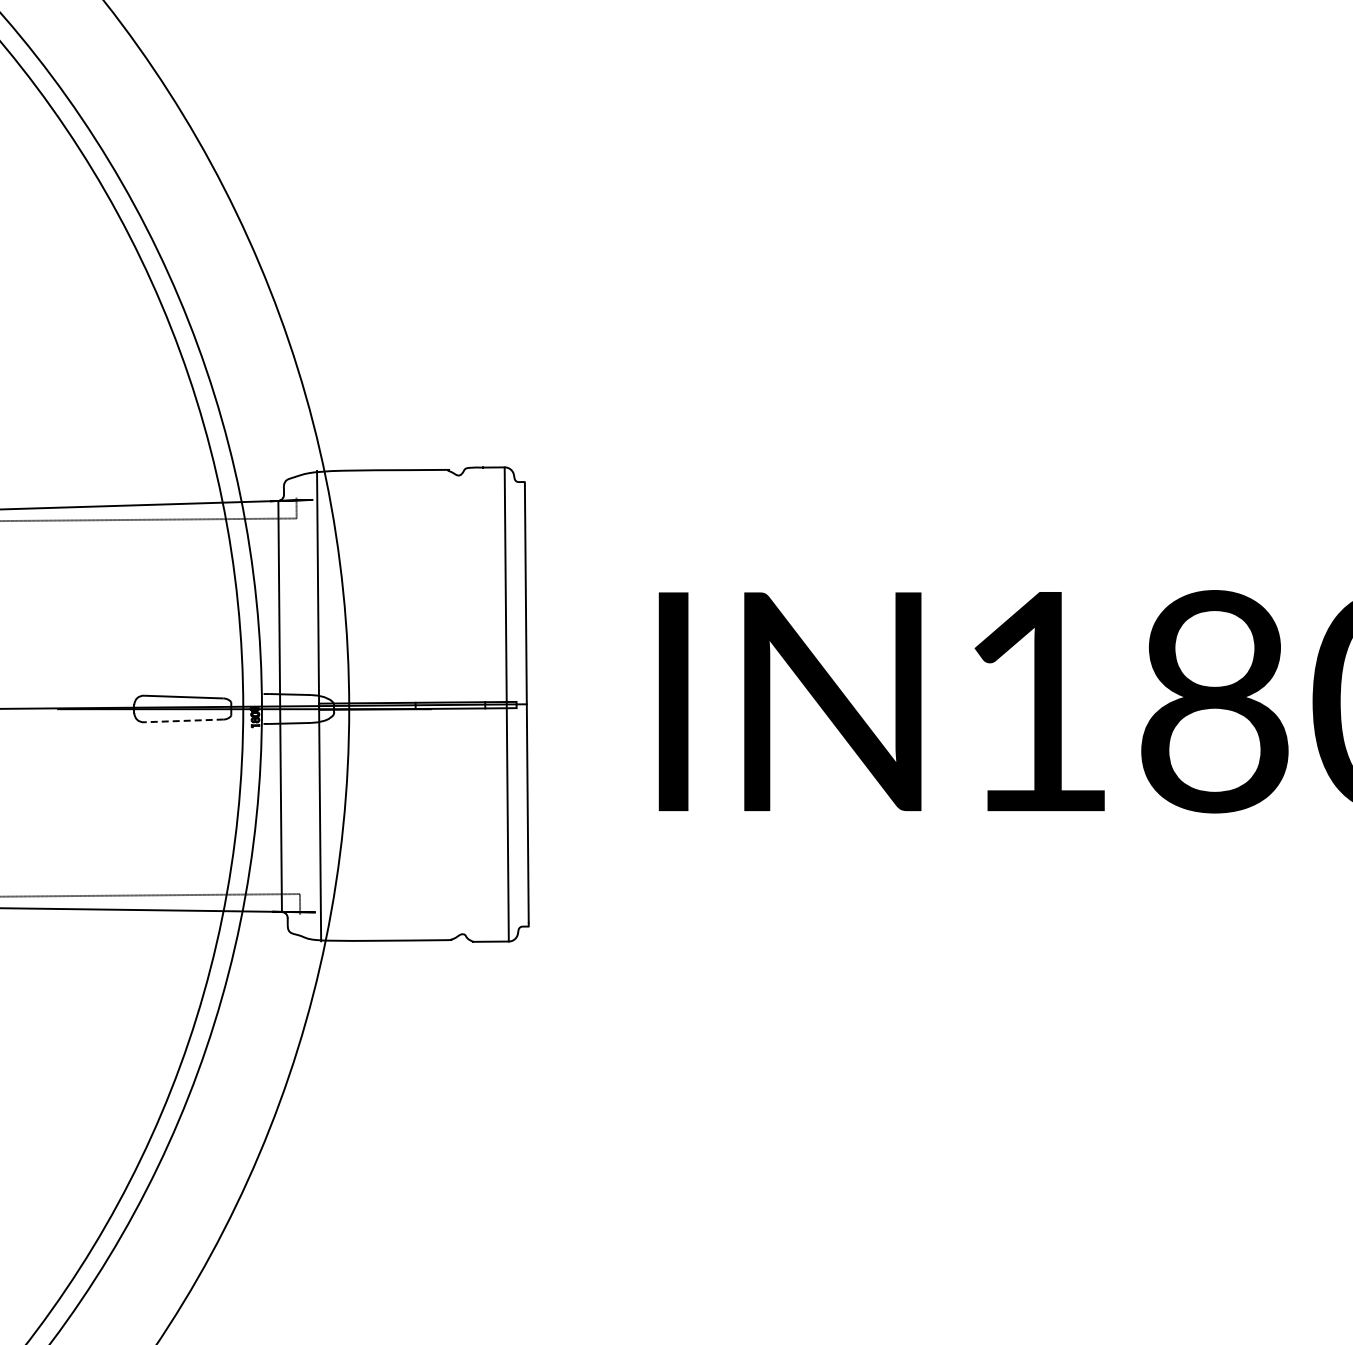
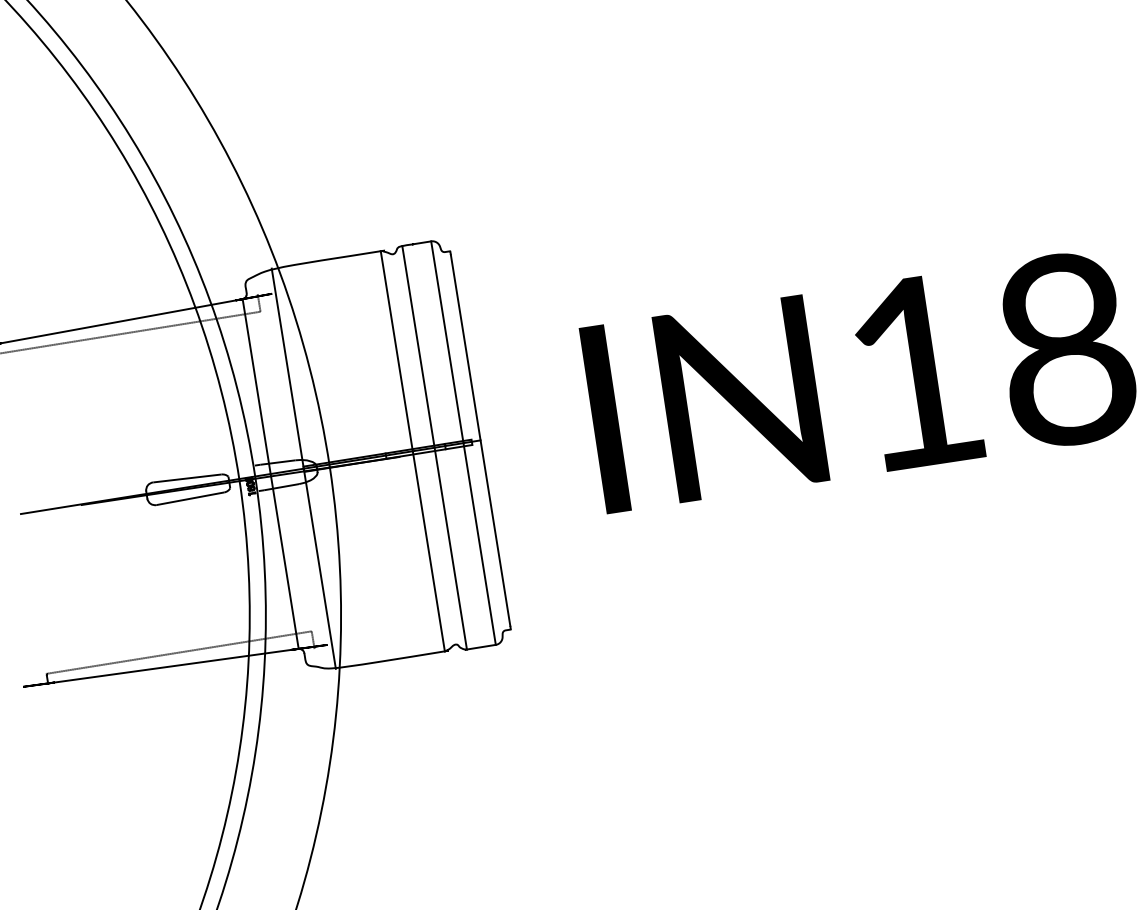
line: (447, 704) -> (413, 450), added
line: (472, 704) -> (434, 447), added
line: (183, 720) -> (190, 498), dashed -> solid

